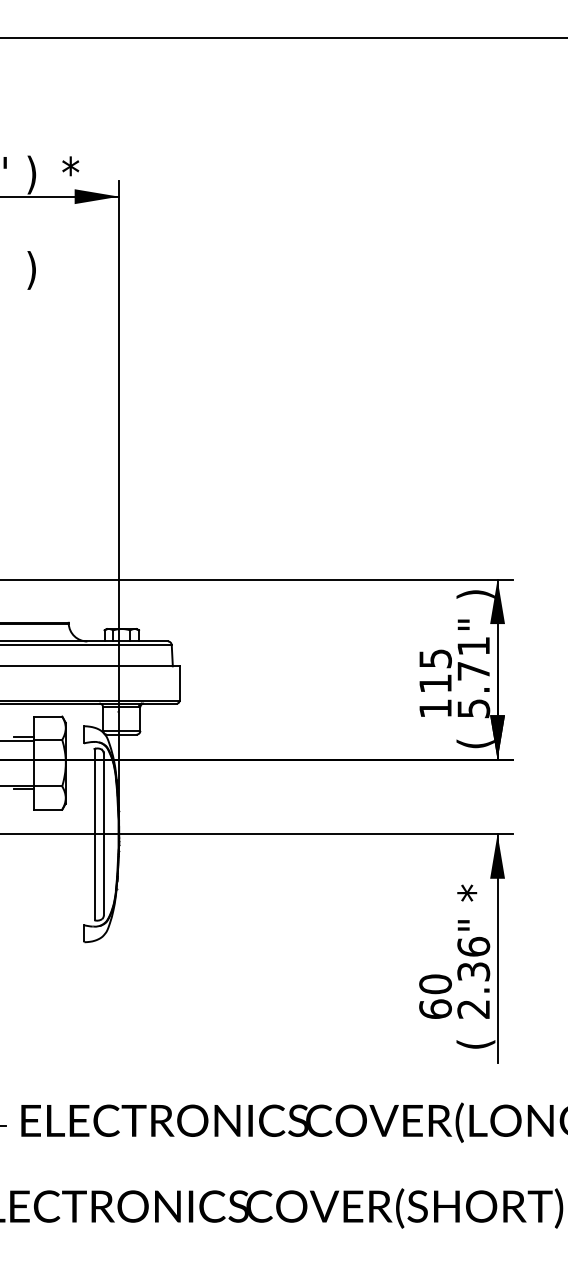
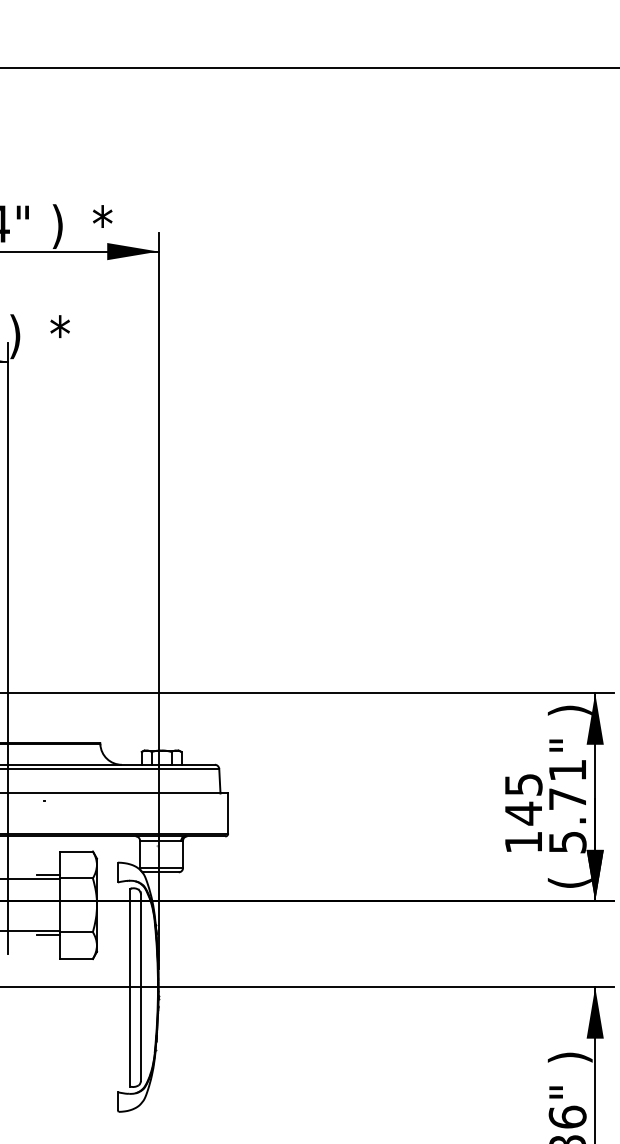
text: (33, 270) -> (59, 336), ) -> *
text: (435, 683) -> (523, 813), 115 -> 145
text: (475, 892) -> (569, 1054), * -> )

